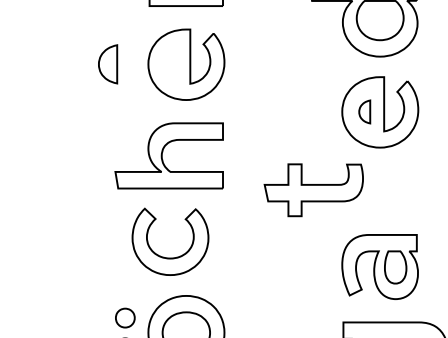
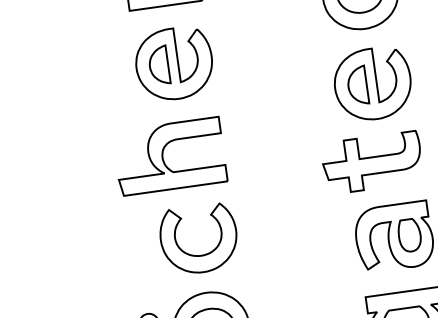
part: (108, 64) -> (159, 65), moved
part: (364, 111) -> (357, 85), size x1.67
part: (313, 190) -> (372, 163), moved
part: (170, 257) -> (201, 254), moved

